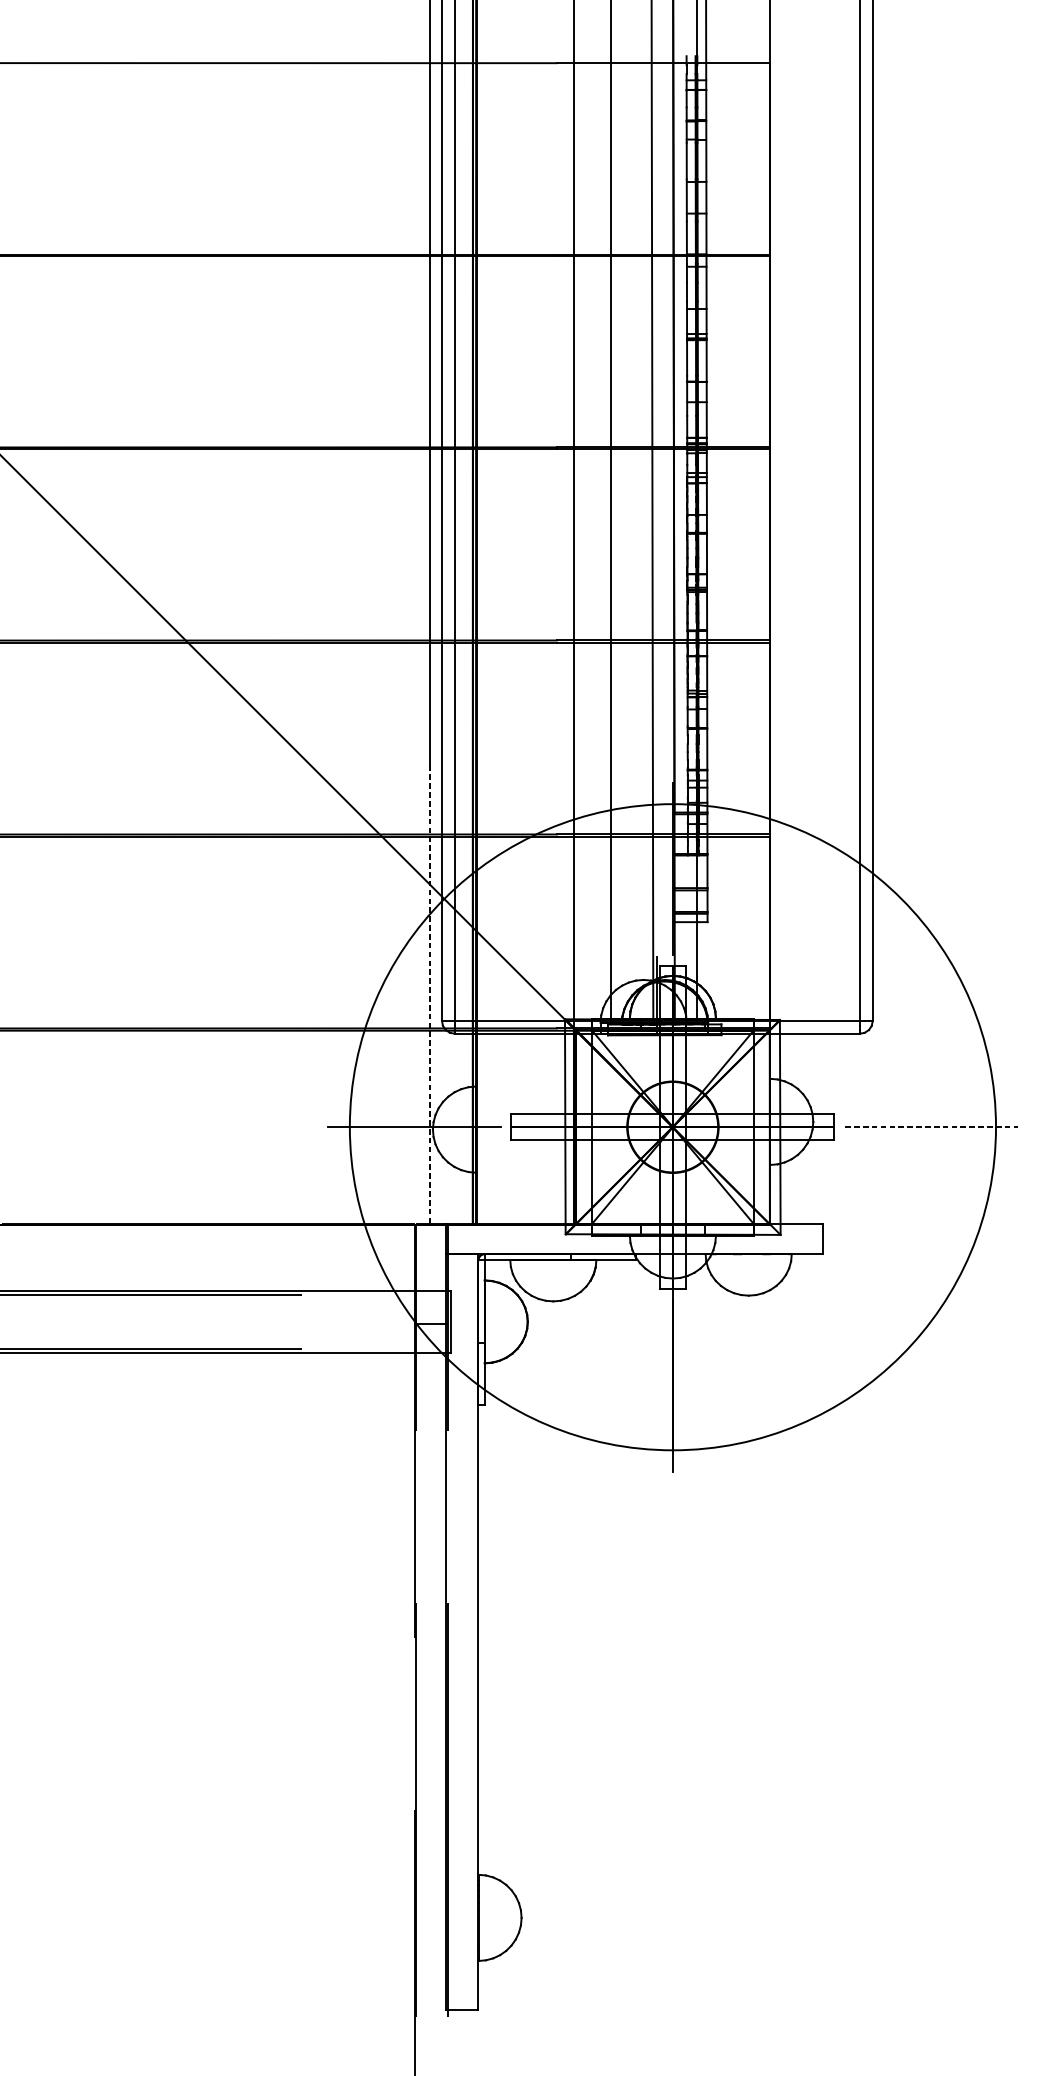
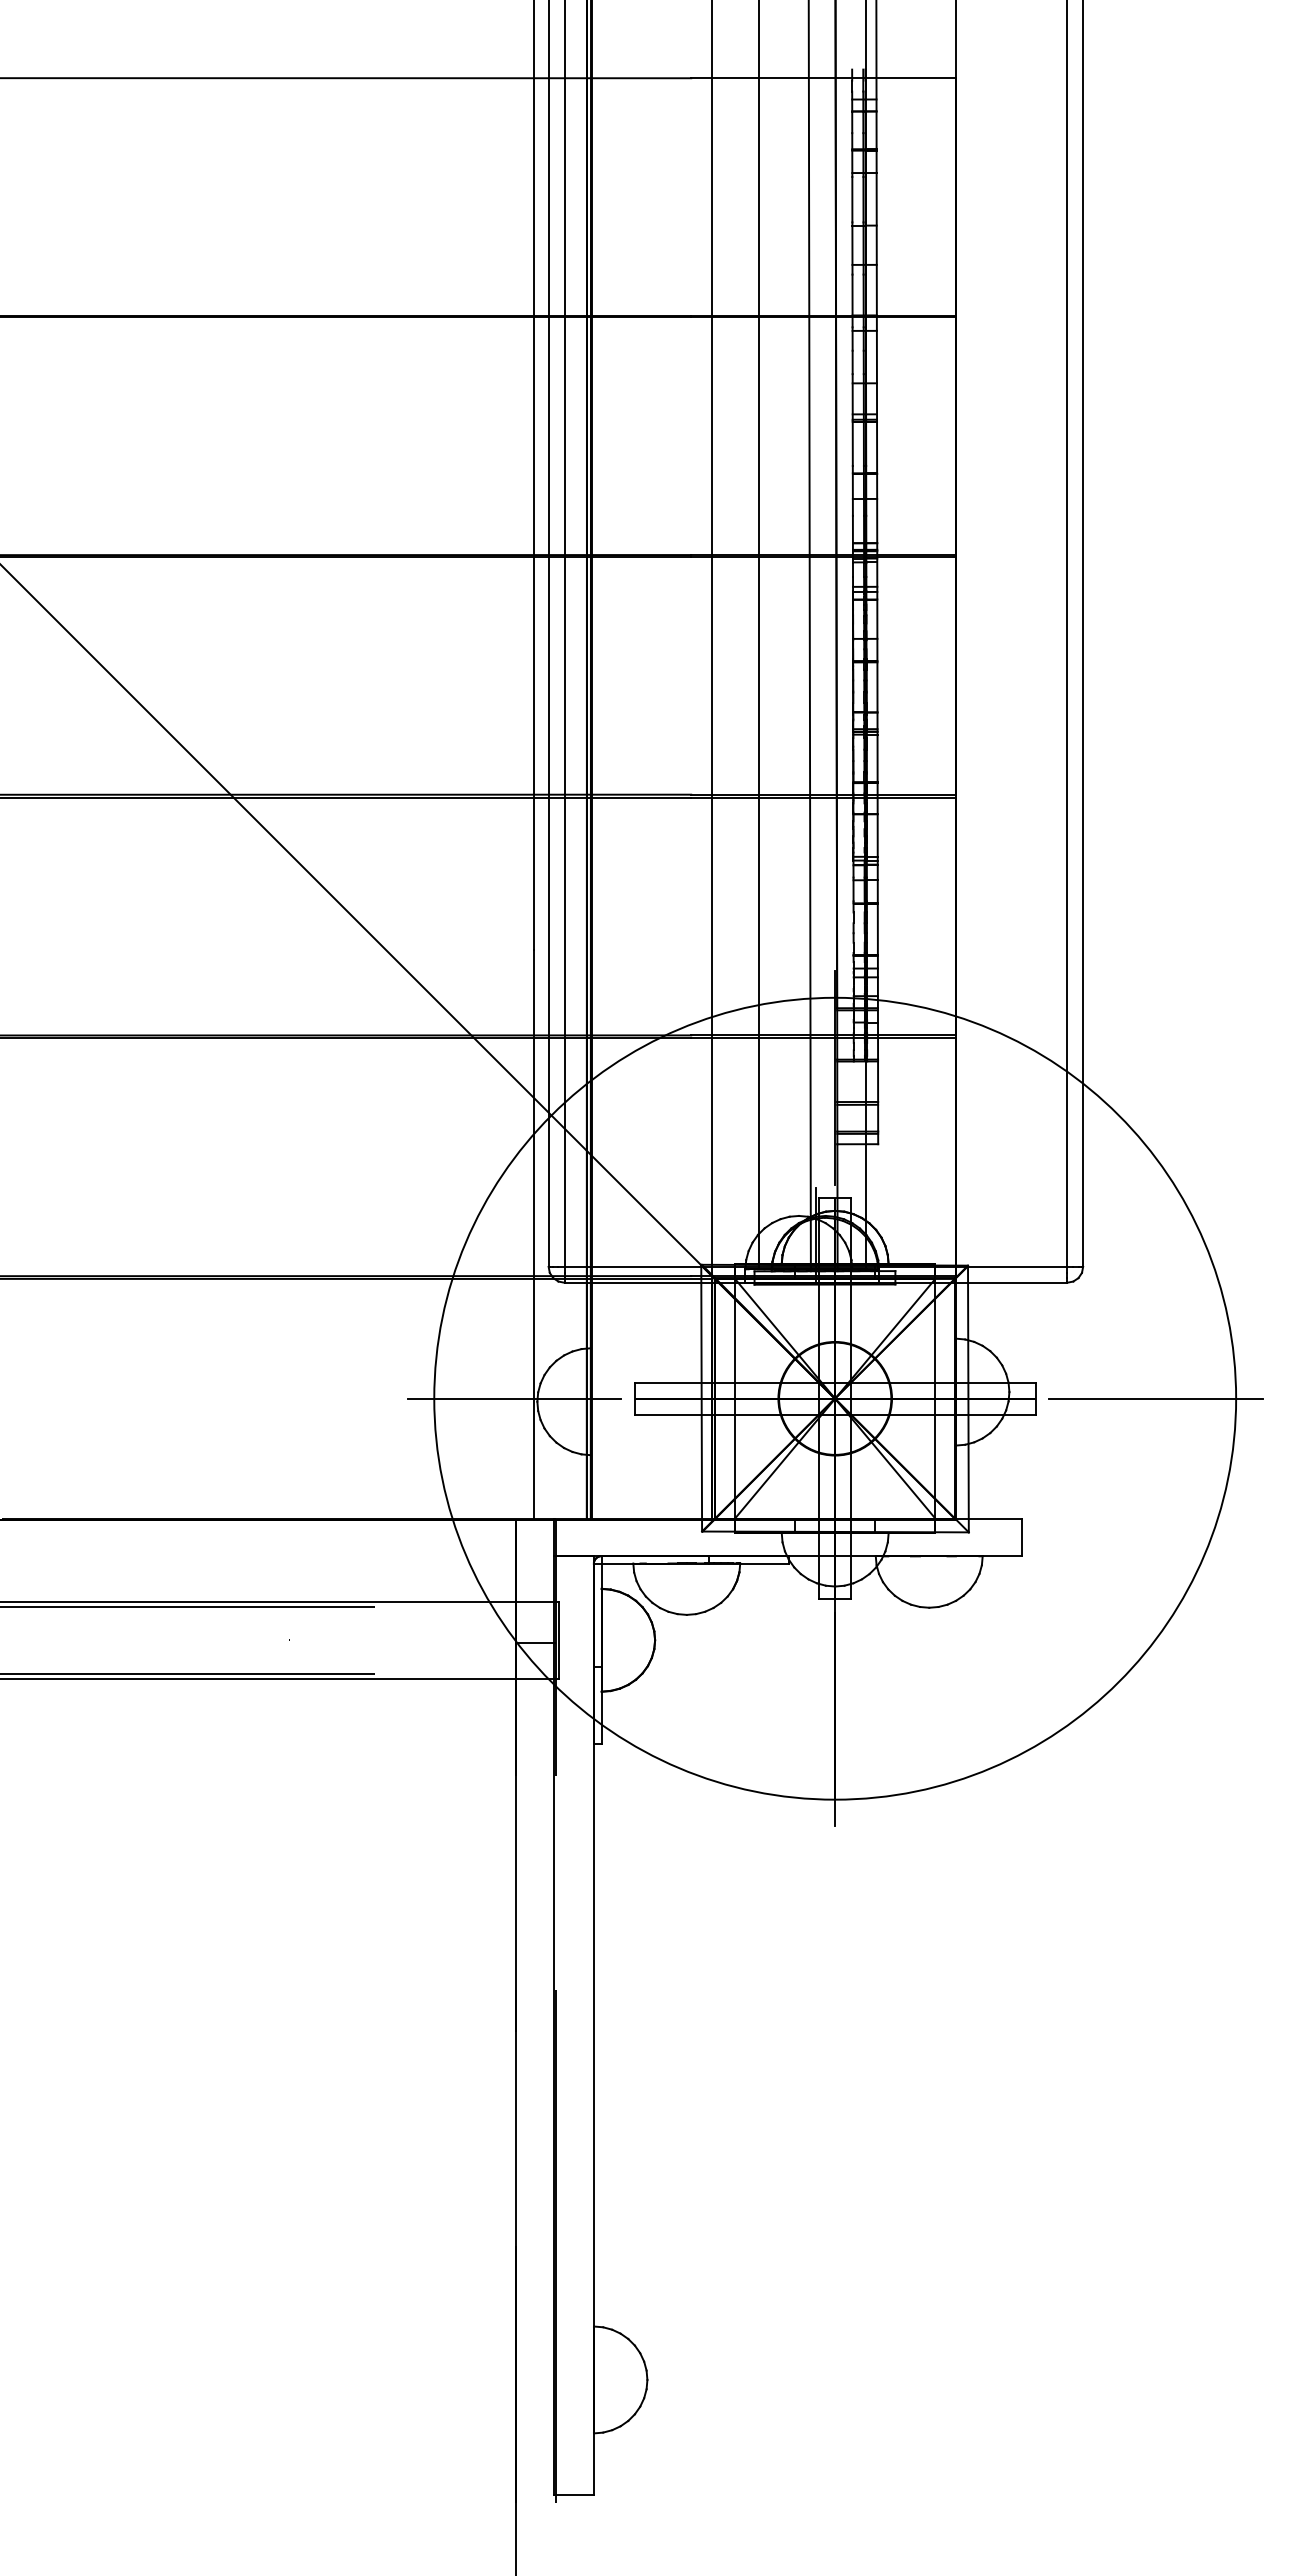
line: (429, 994) -> (533, 1234), dashed -> solid
line: (931, 1127) -> (1155, 1398), dashed -> solid

